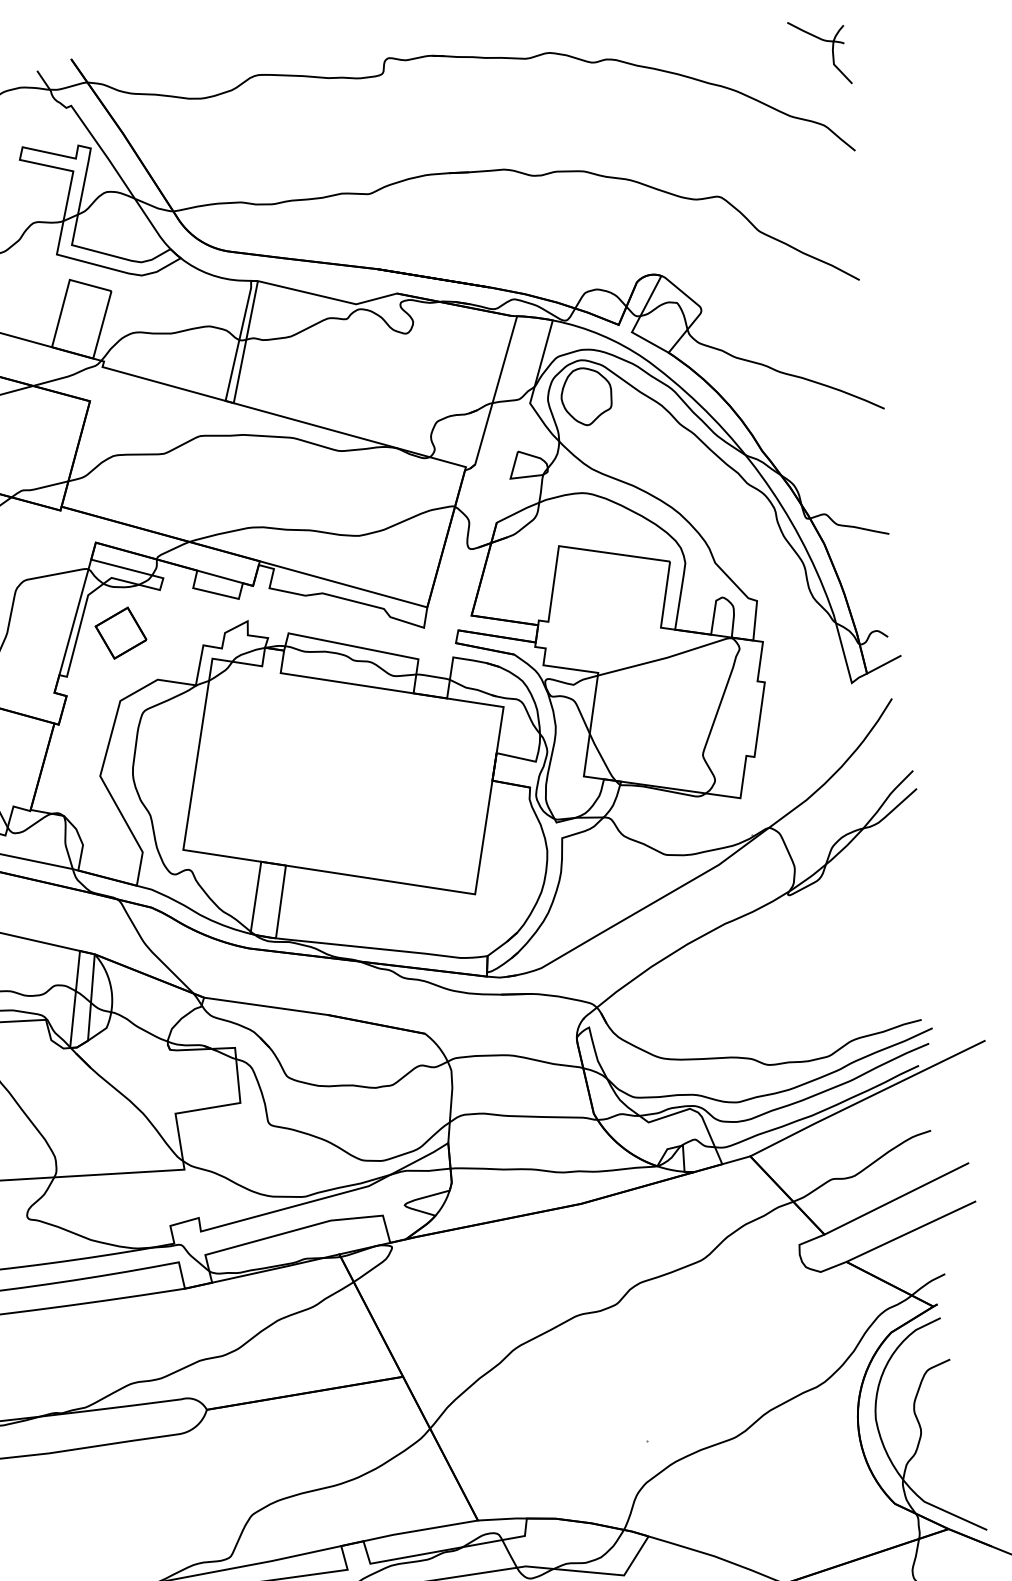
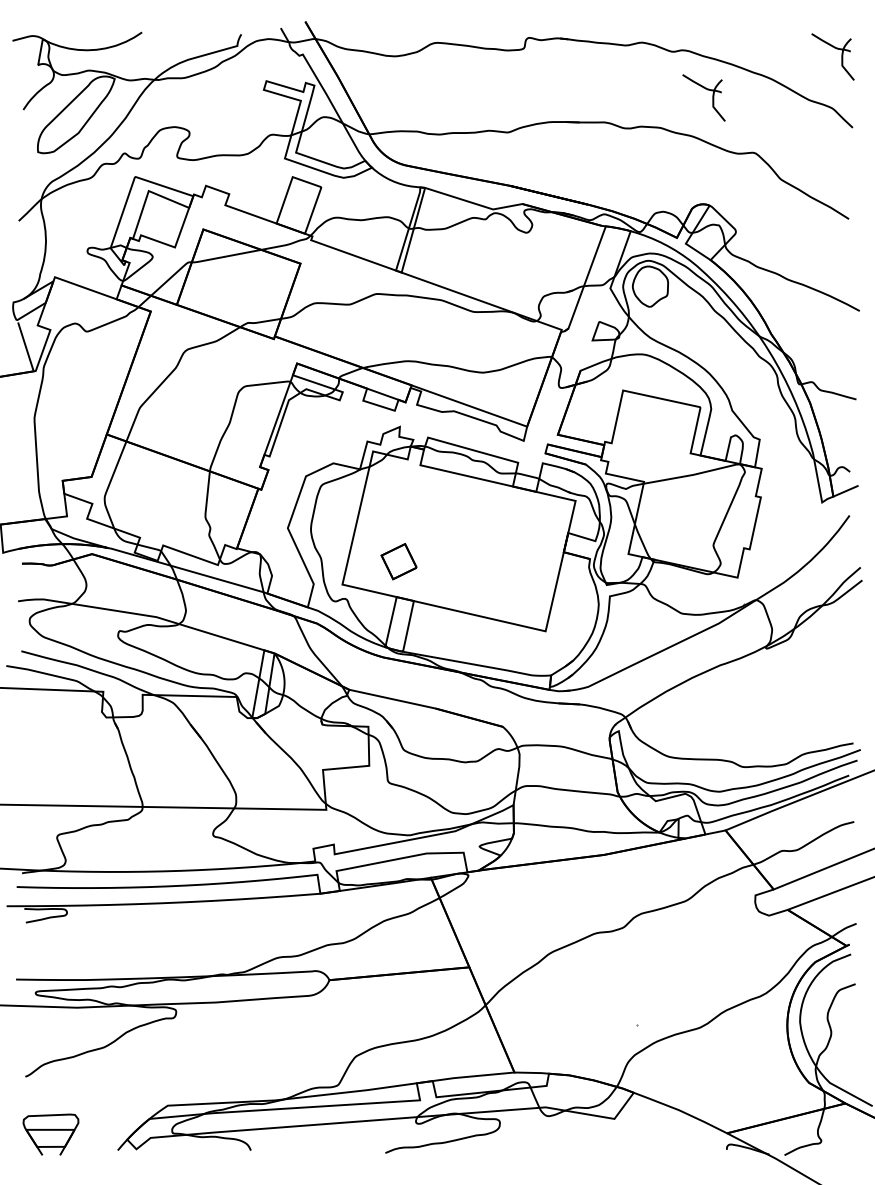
part: (646, 113) -> (707, 90), added
part: (120, 633) -> (398, 561), moved

